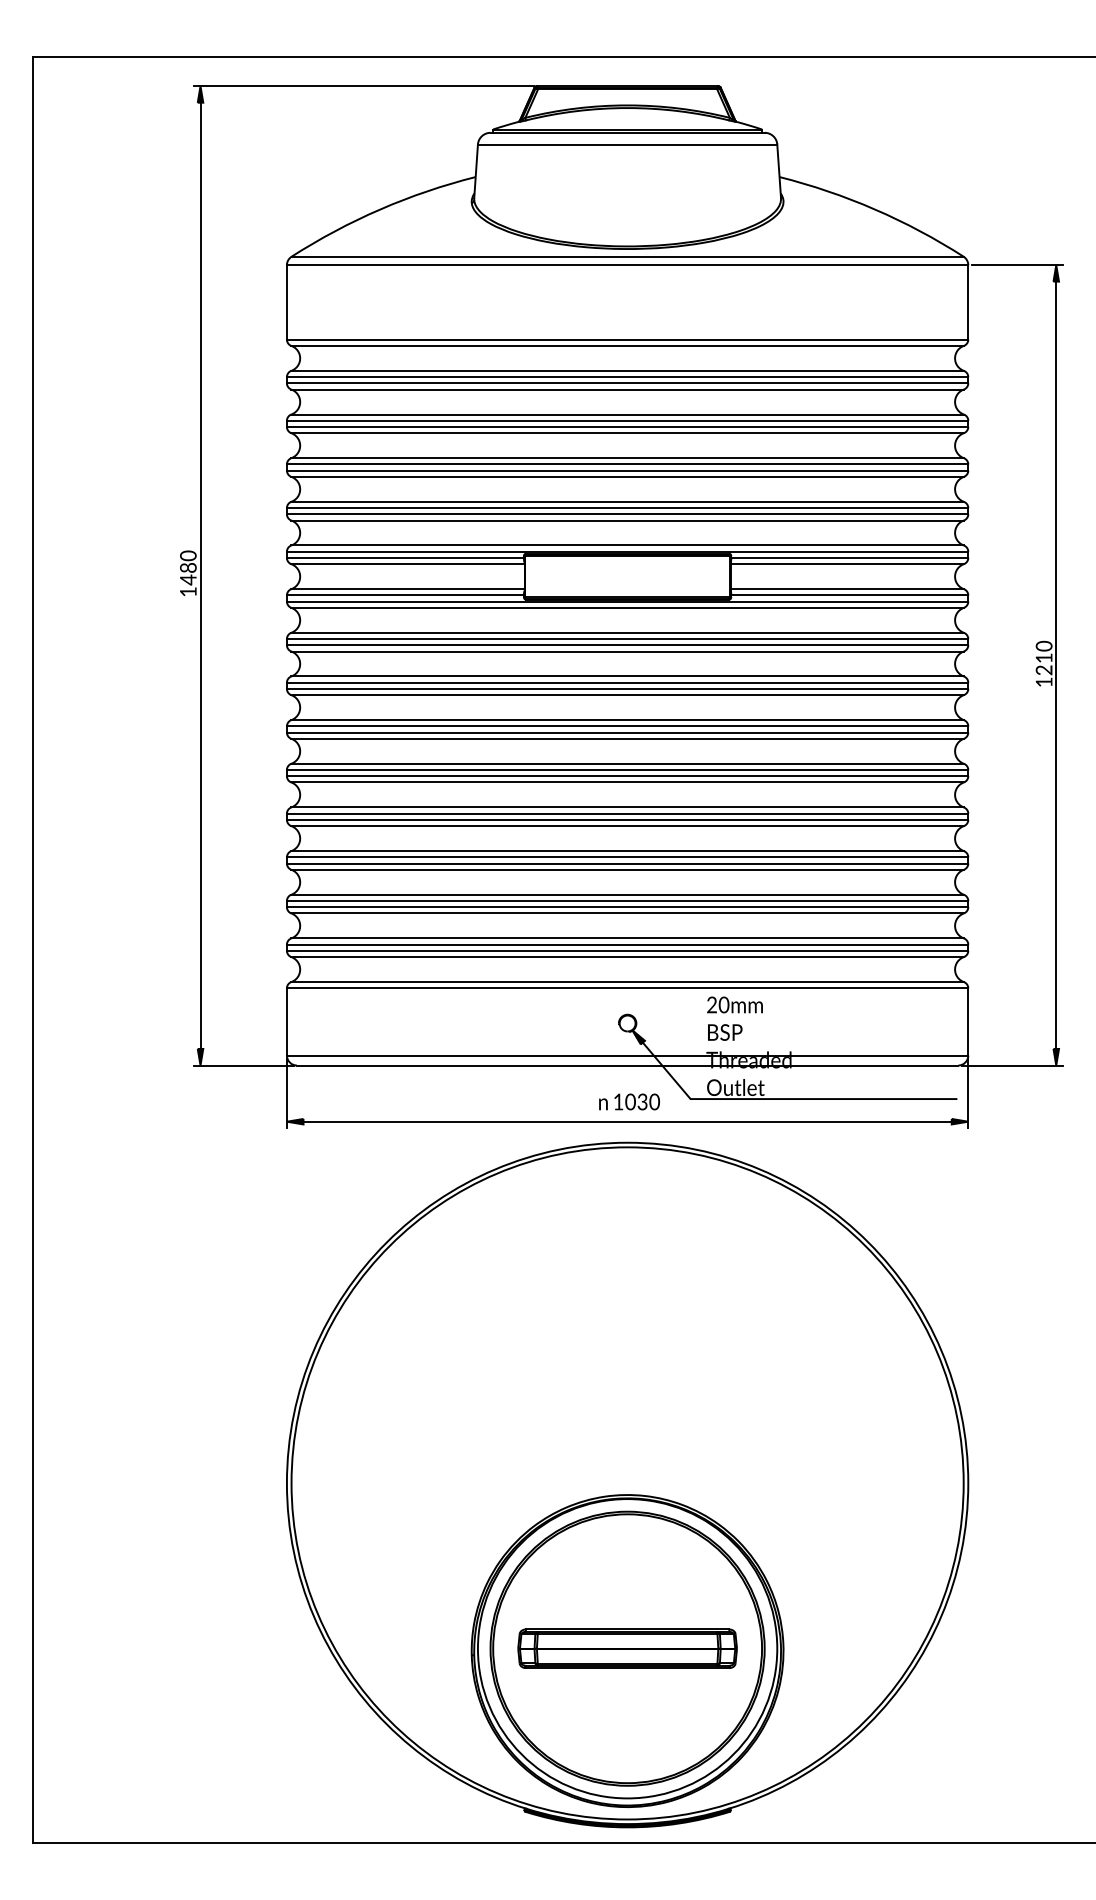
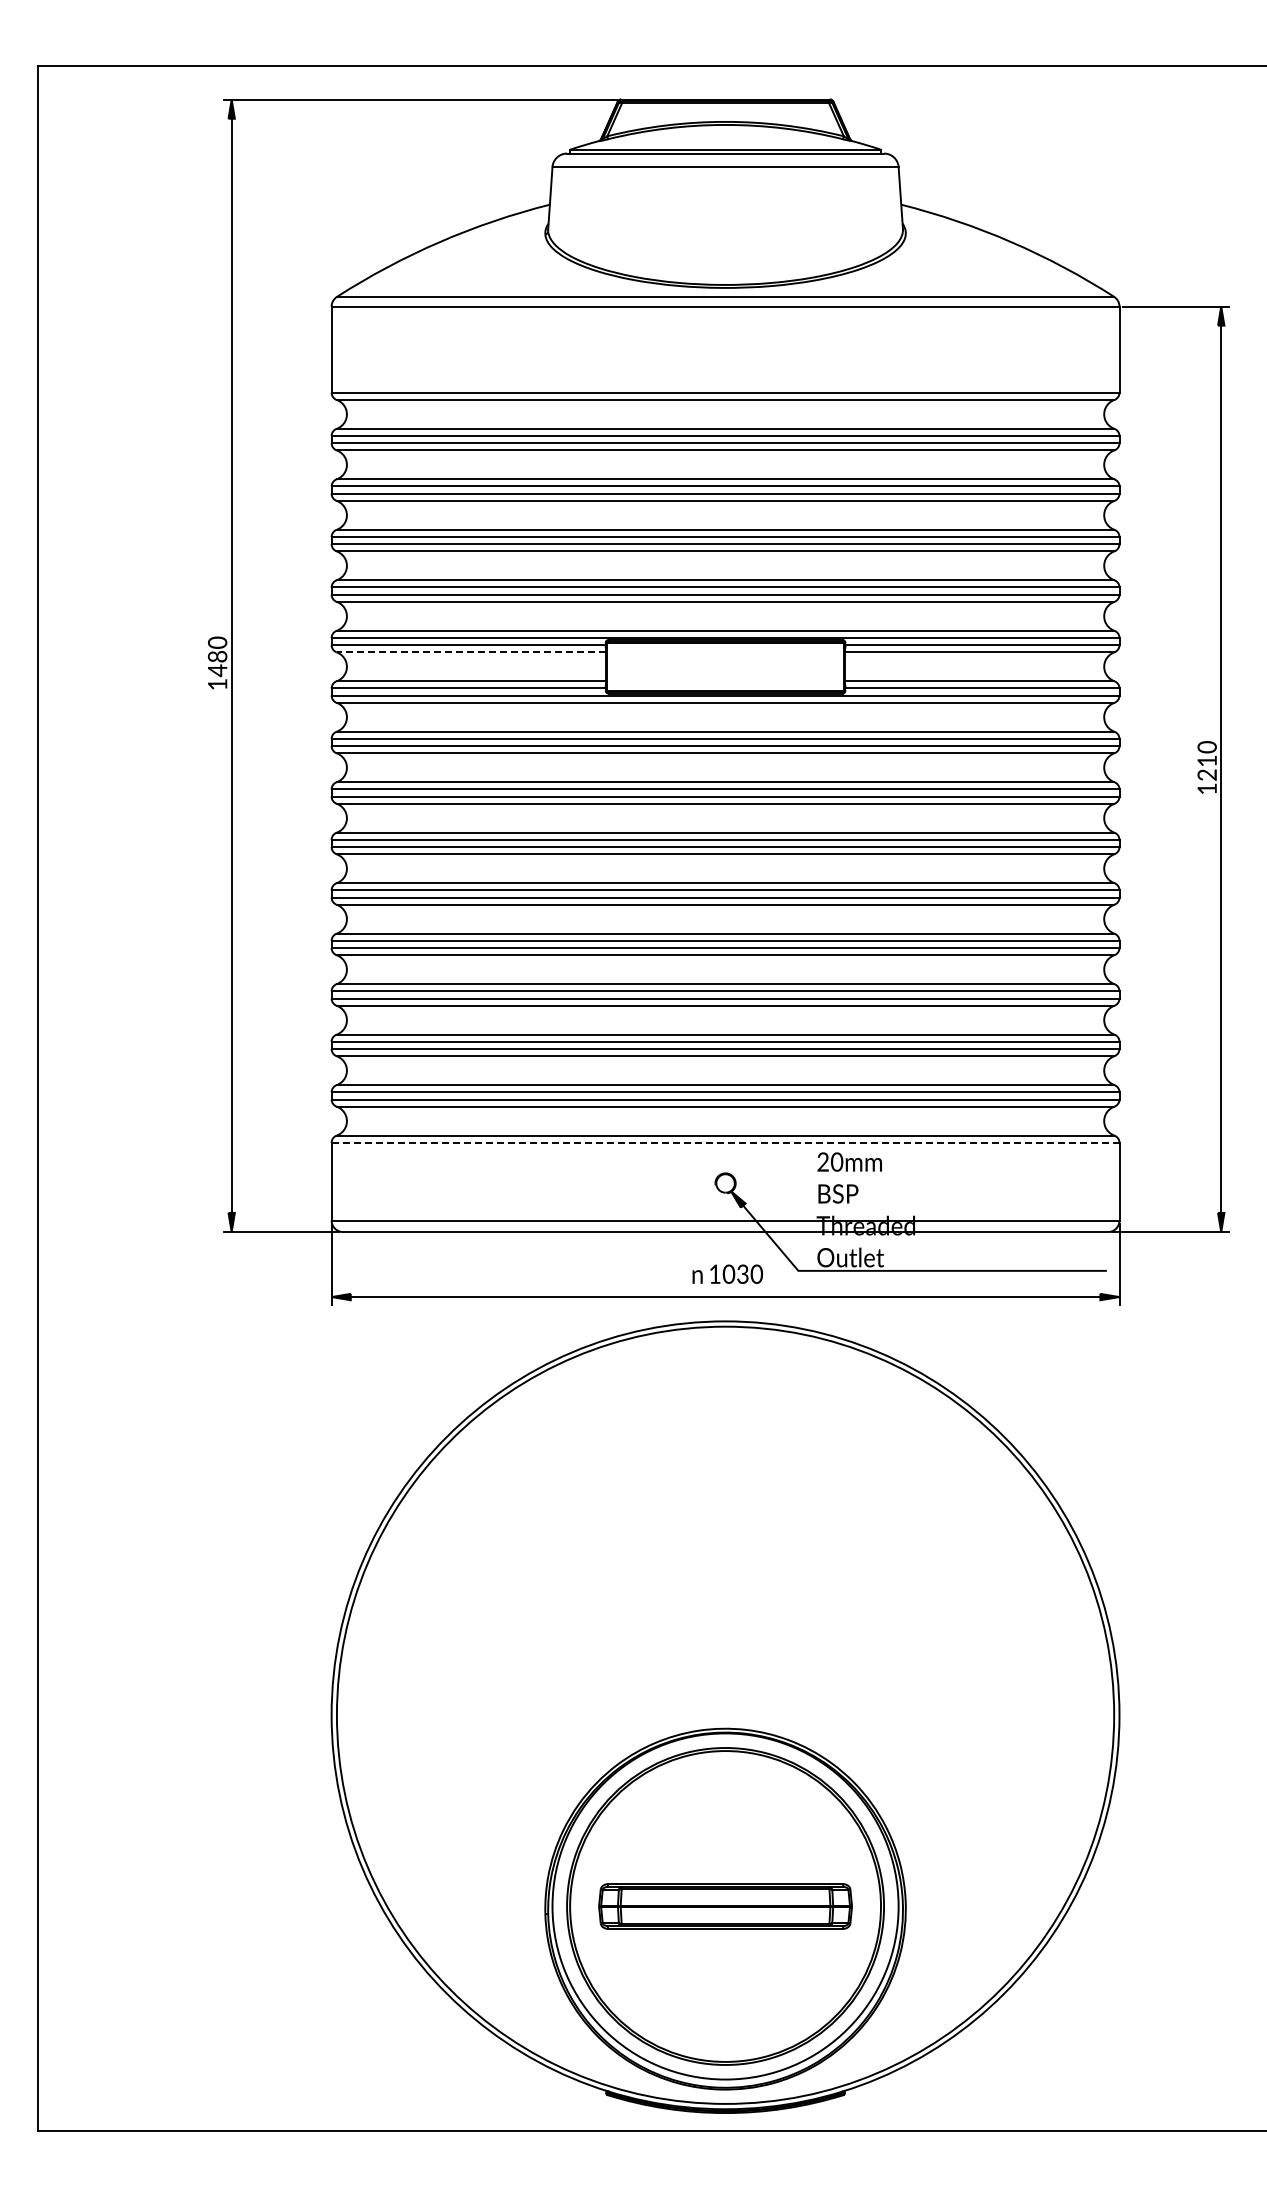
line: (407, 564) -> (471, 652), solid -> dashed
line: (627, 988) -> (725, 1142), solid -> dashed

